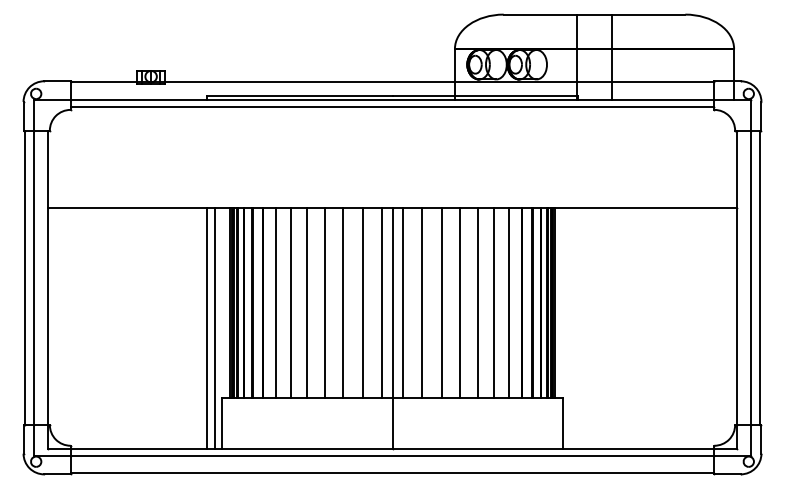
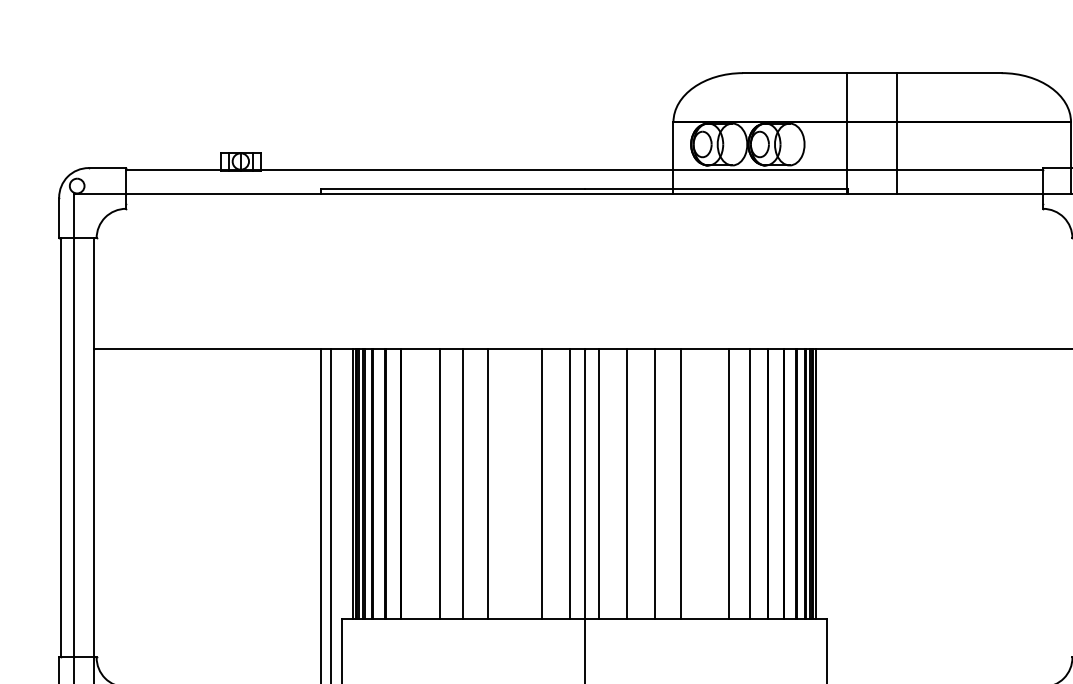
line: (392, 106) -> (584, 203), removed
line: (276, 302) -> (419, 483), removed
line: (343, 302) -> (514, 483), removed
line: (477, 302) -> (705, 483), removed

